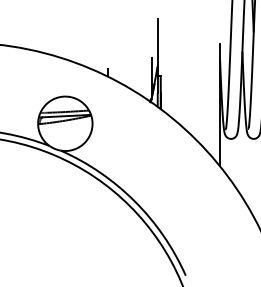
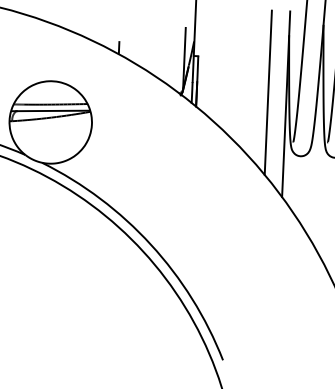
line: (207, 97) -> (267, 92), added

